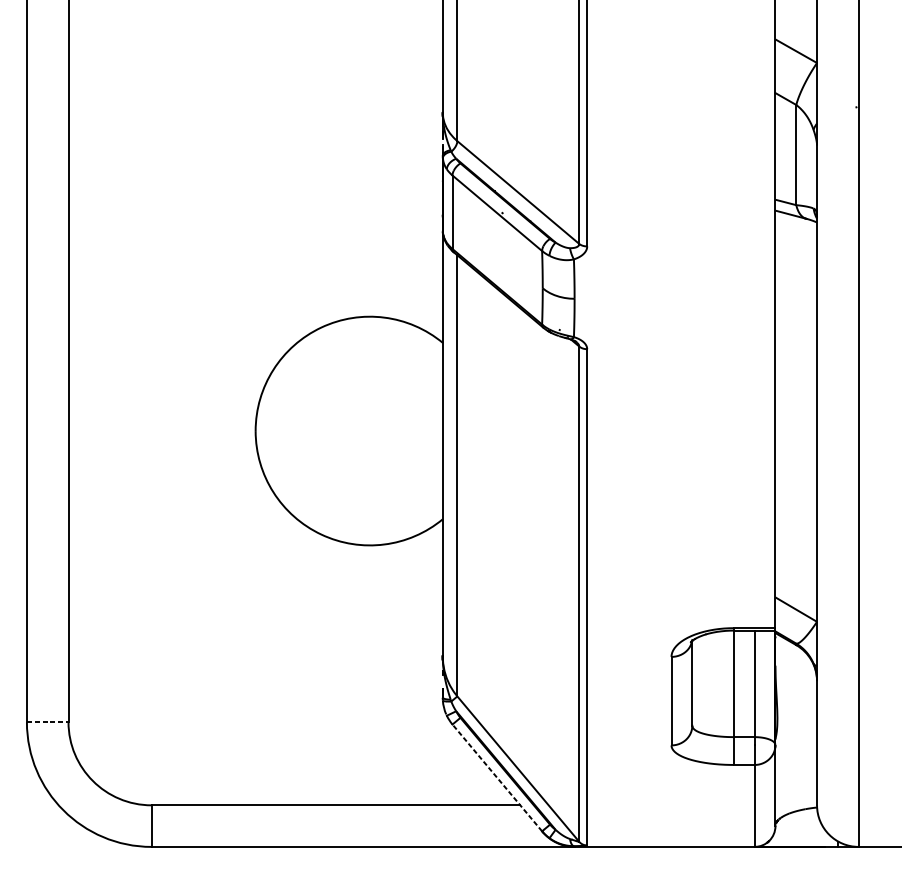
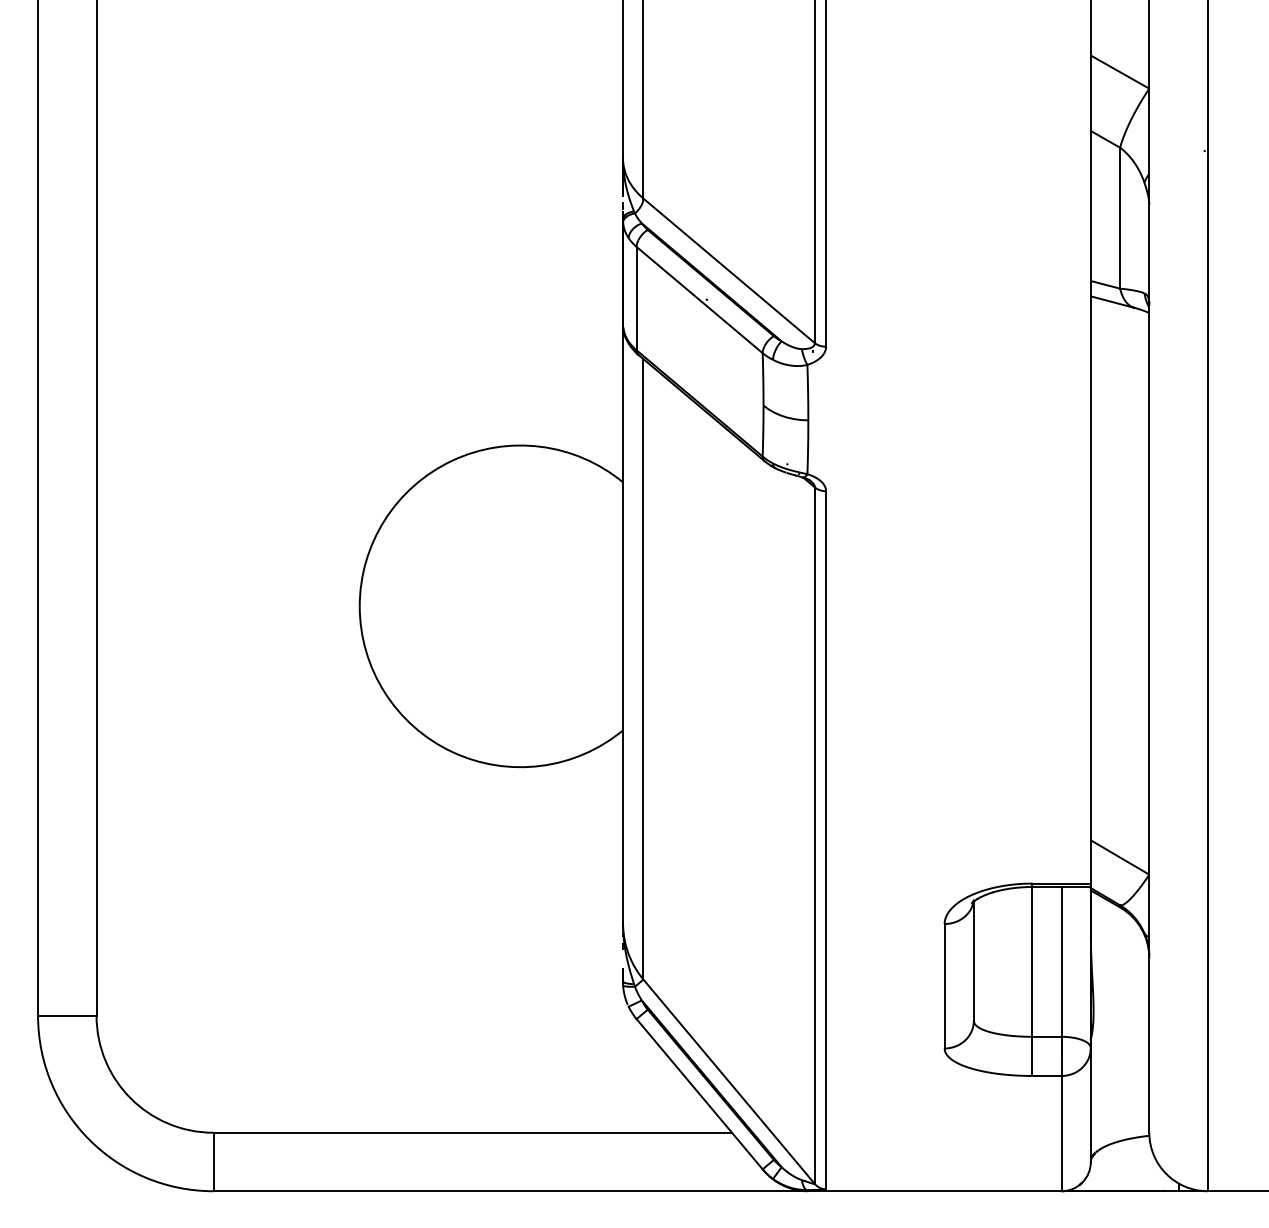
line: (47, 721) -> (67, 1015), dashed -> solid
line: (497, 778) -> (699, 1094), dashed -> solid

